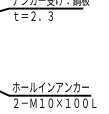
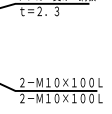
text: (54, 87) -> (60, 82), ホールインアンカー -> ２－Ｍ１０×１００Ｌ

